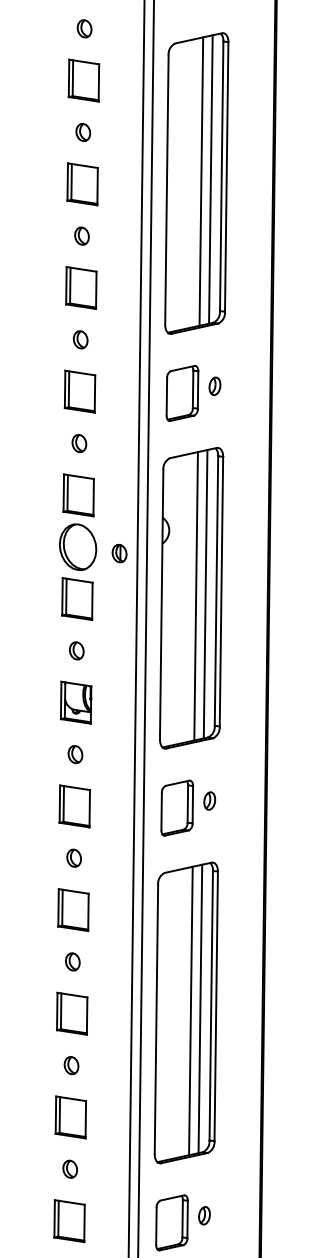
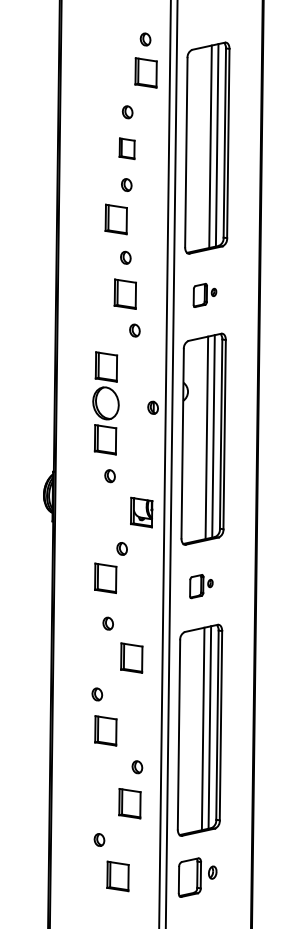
part: (84, 28) -> (145, 39), moved
part: (83, 80) -> (145, 72), moved
part: (81, 184) -> (126, 148), size x0.7
part: (80, 288) -> (115, 219), moved
part: (192, 393) -> (204, 295), size x0.6
part: (78, 443) -> (134, 330), moved
part: (77, 547) -> (105, 403), moved
part: (75, 651) -> (109, 476), moved
part: (75, 702) -> (141, 512), moved
part: (74, 805) -> (105, 577), moved
part: (188, 808) -> (201, 586), size x0.6
part: (73, 857) -> (107, 623), moved
part: (73, 909) -> (131, 657), moved
part: (73, 961) -> (97, 694), moved
part: (71, 1013) -> (105, 730), moved
part: (71, 1065) -> (137, 767), moved
part: (70, 1117) -> (129, 803), moved
part: (70, 1168) -> (99, 839), moved

